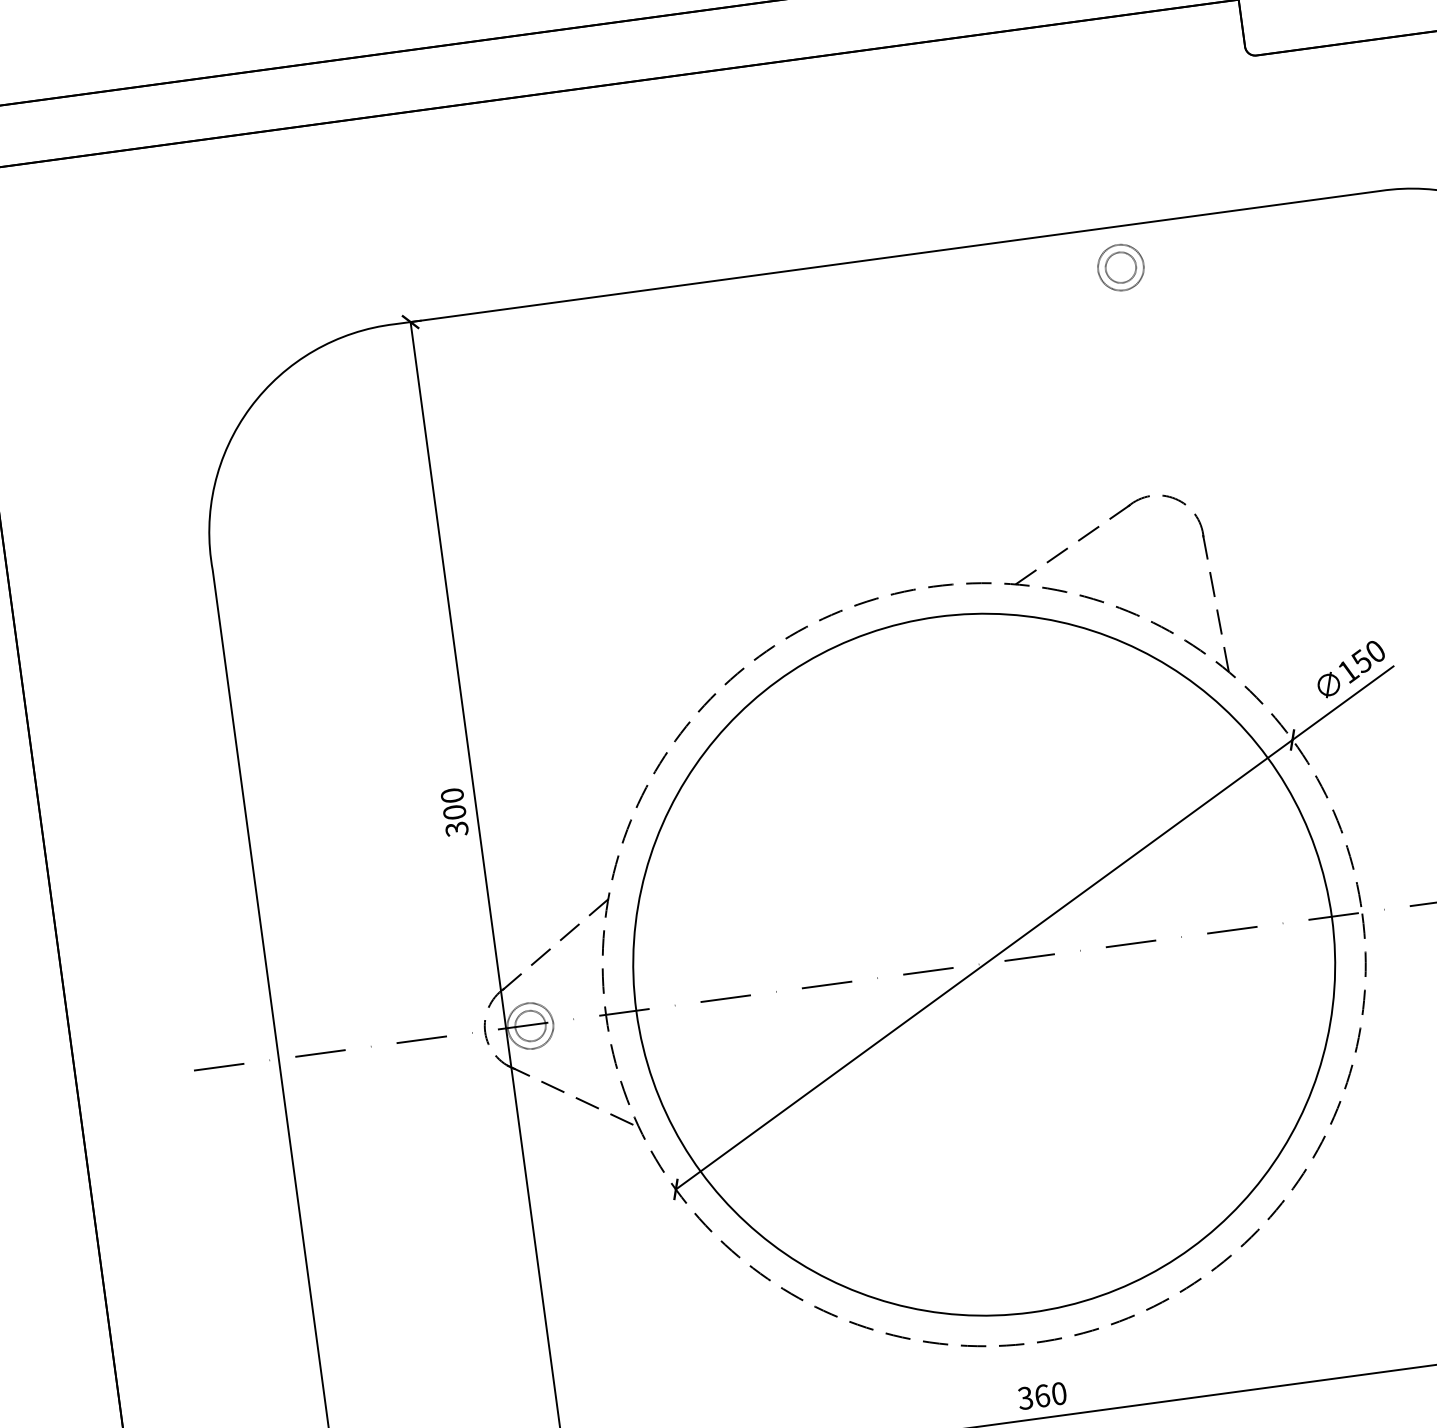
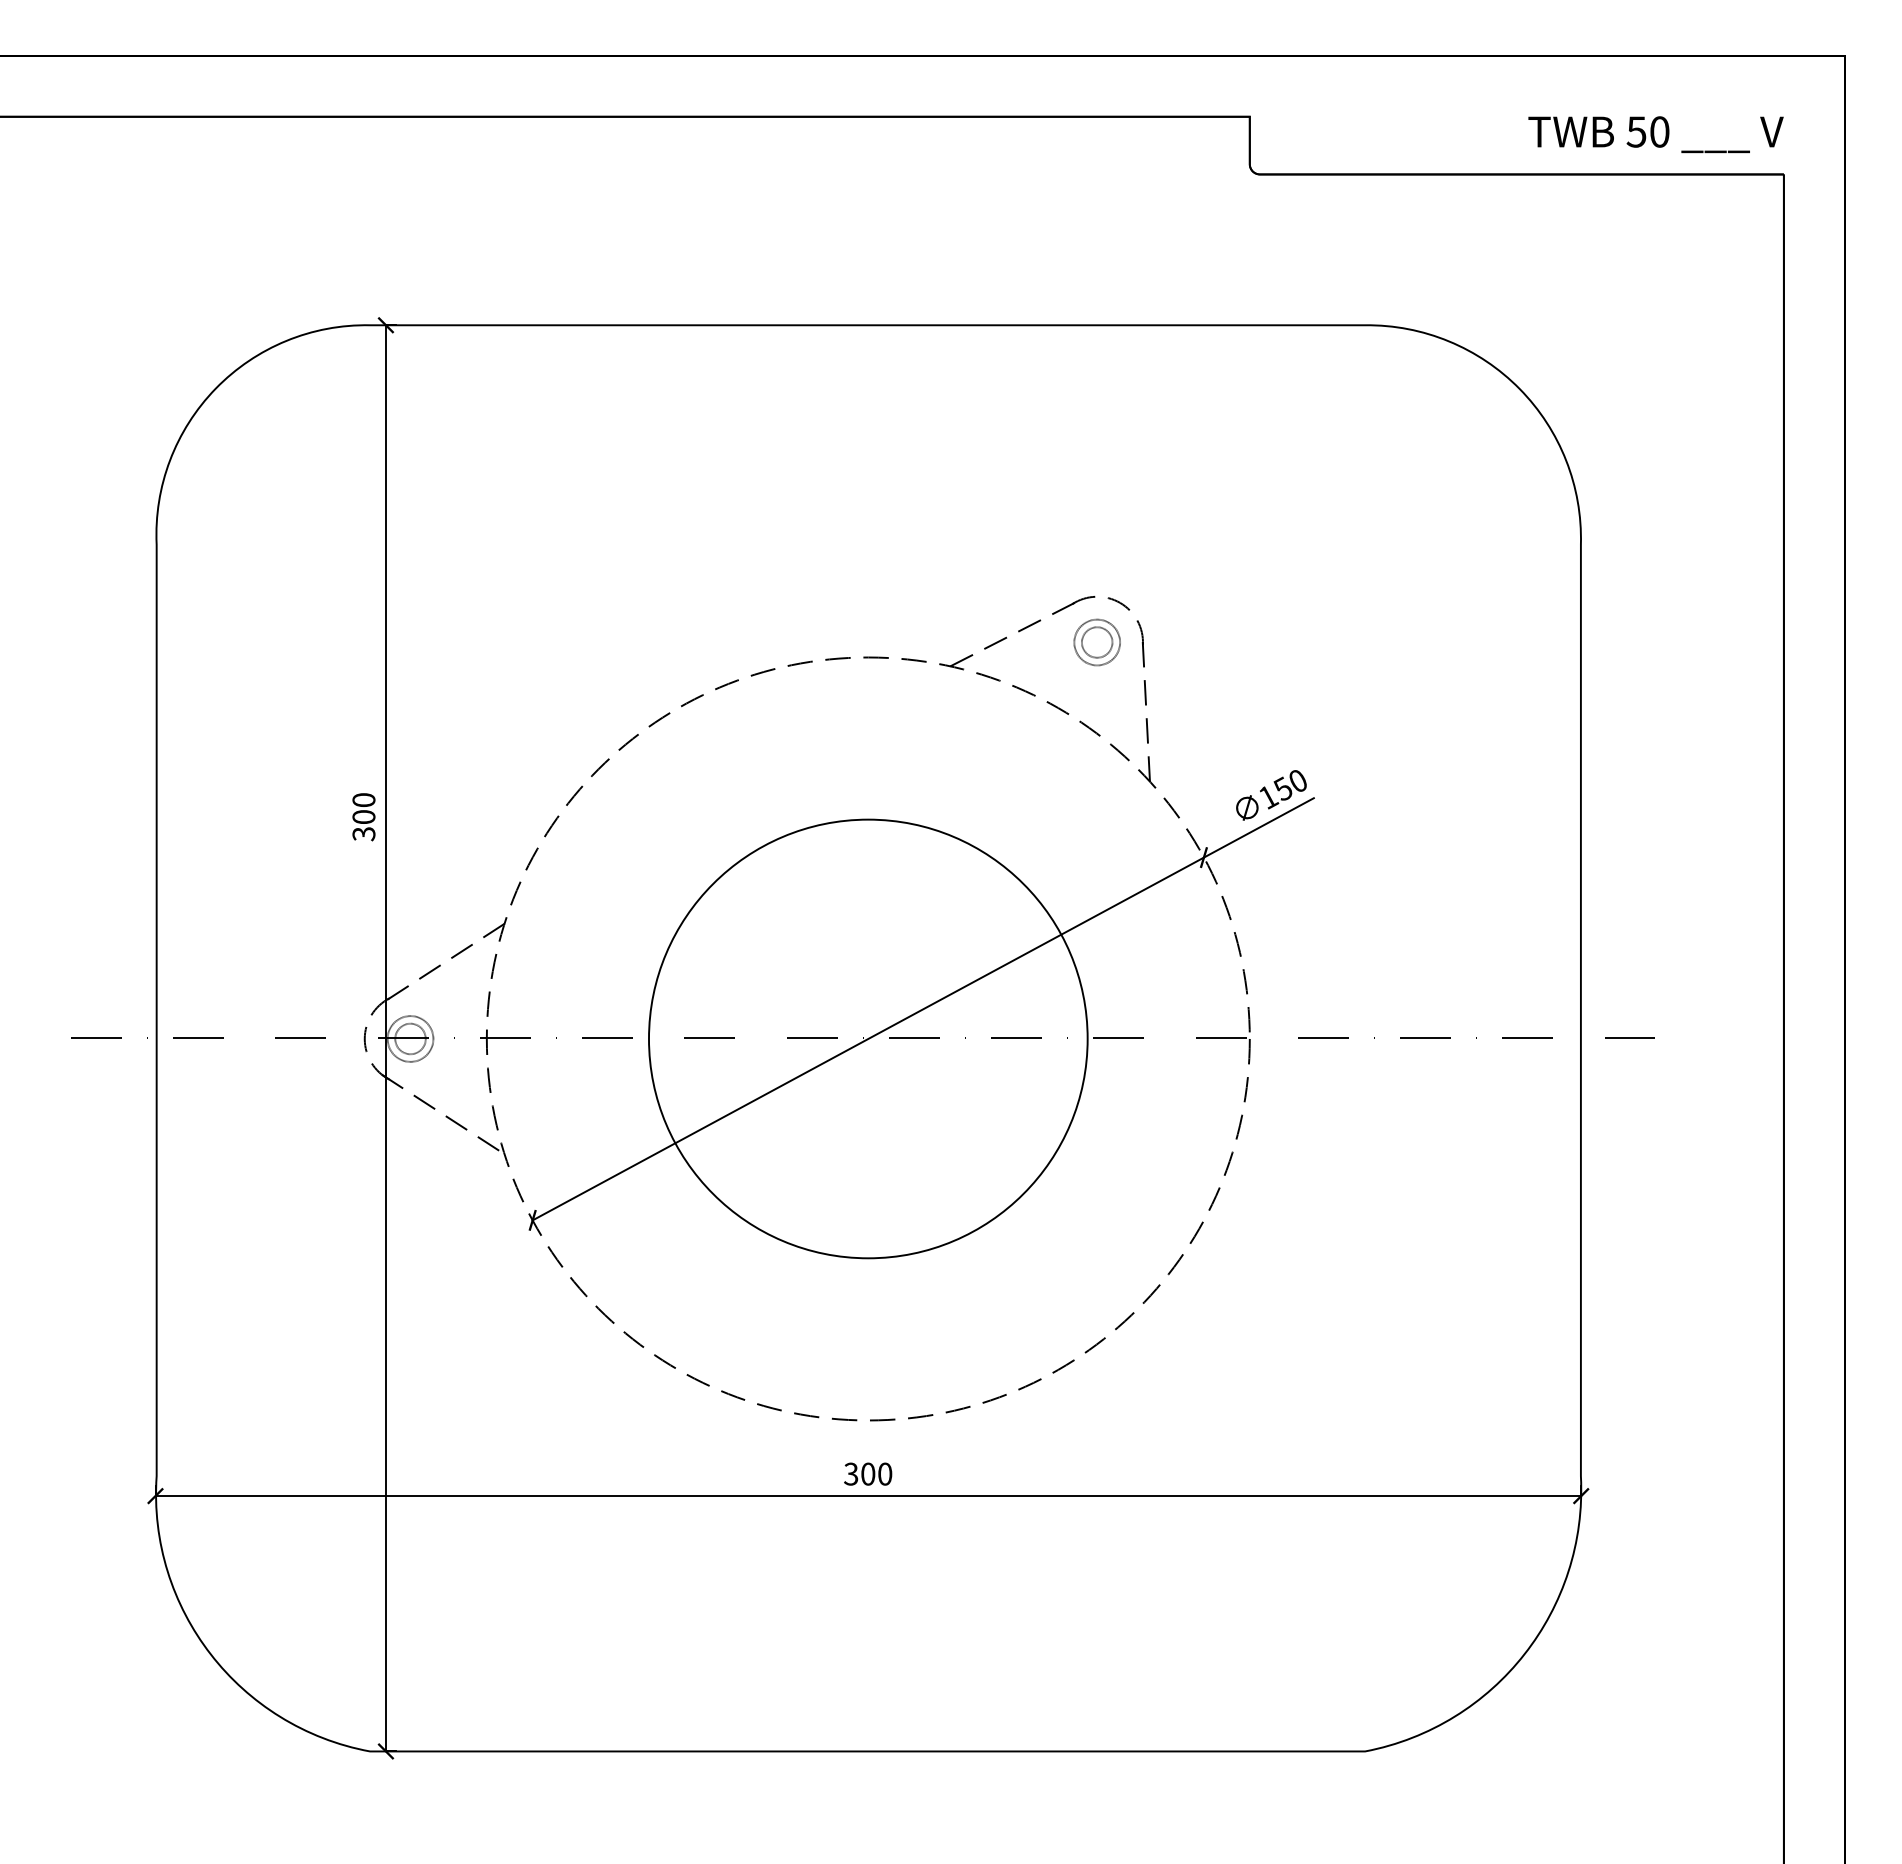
part: (1120, 267) -> (1096, 642), moved
circle: (984, 964) -> (868, 1038), size x0.62
text: (1042, 1395) -> (868, 1473), 360 -> 300

